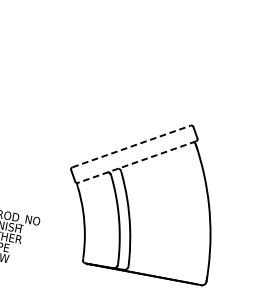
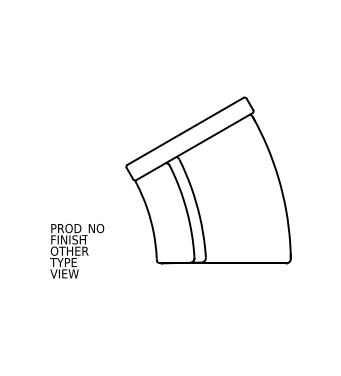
line: (131, 146) -> (185, 131), dashed -> solid
line: (136, 162) -> (193, 147), dashed -> solid

